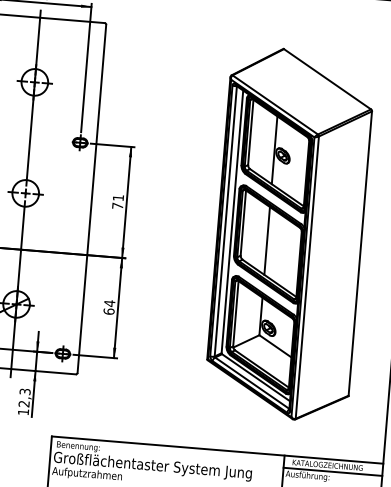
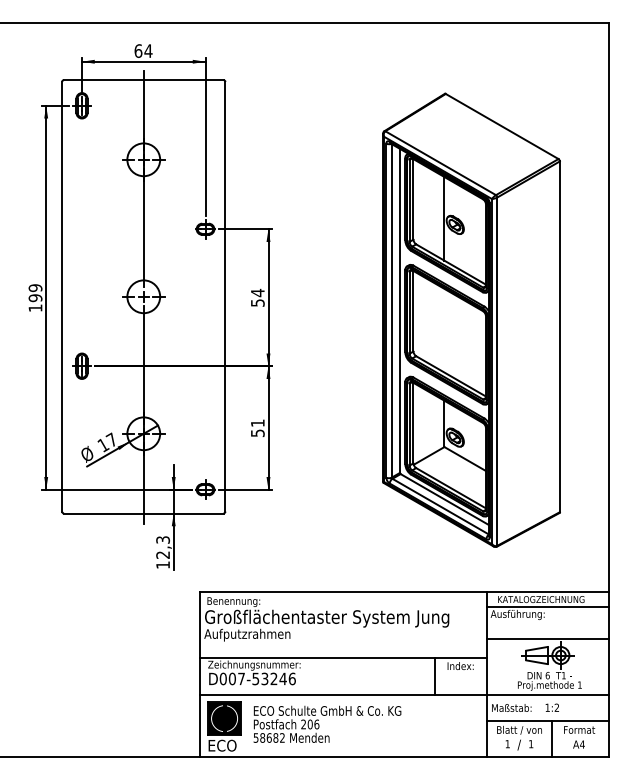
text: (117, 201) -> (257, 297), 71 -> 54
line: (267, 240) -> (444, 330), removed
text: (109, 307) -> (257, 428), 64 -> 51

